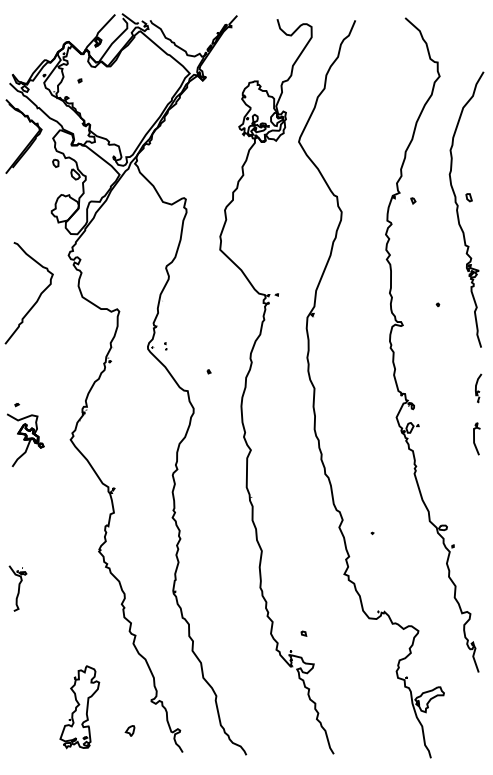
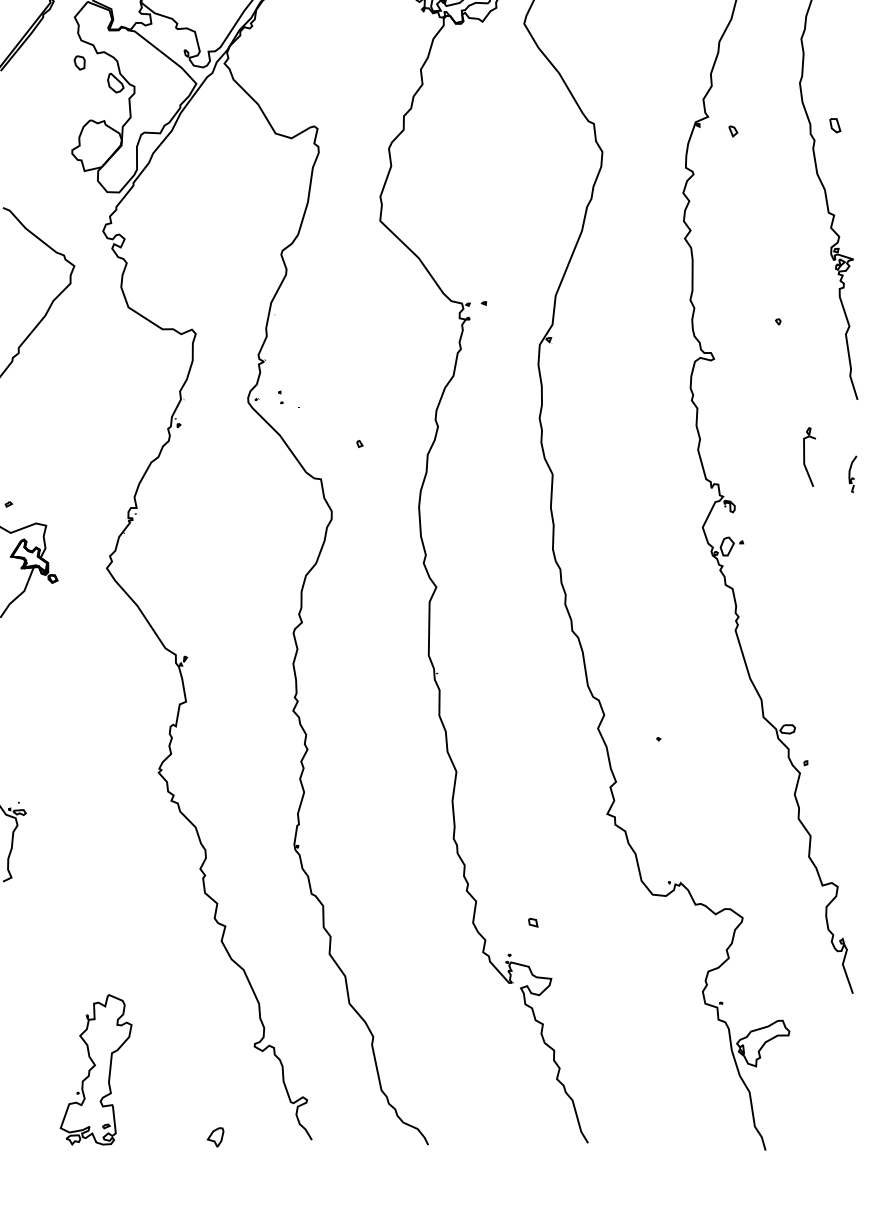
part: (478, 388) -> (852, 474), size x0.7
part: (476, 438) -> (808, 456), moved
part: (79, 707) -> (95, 1070), moved
part: (129, 730) -> (214, 1136), moved

